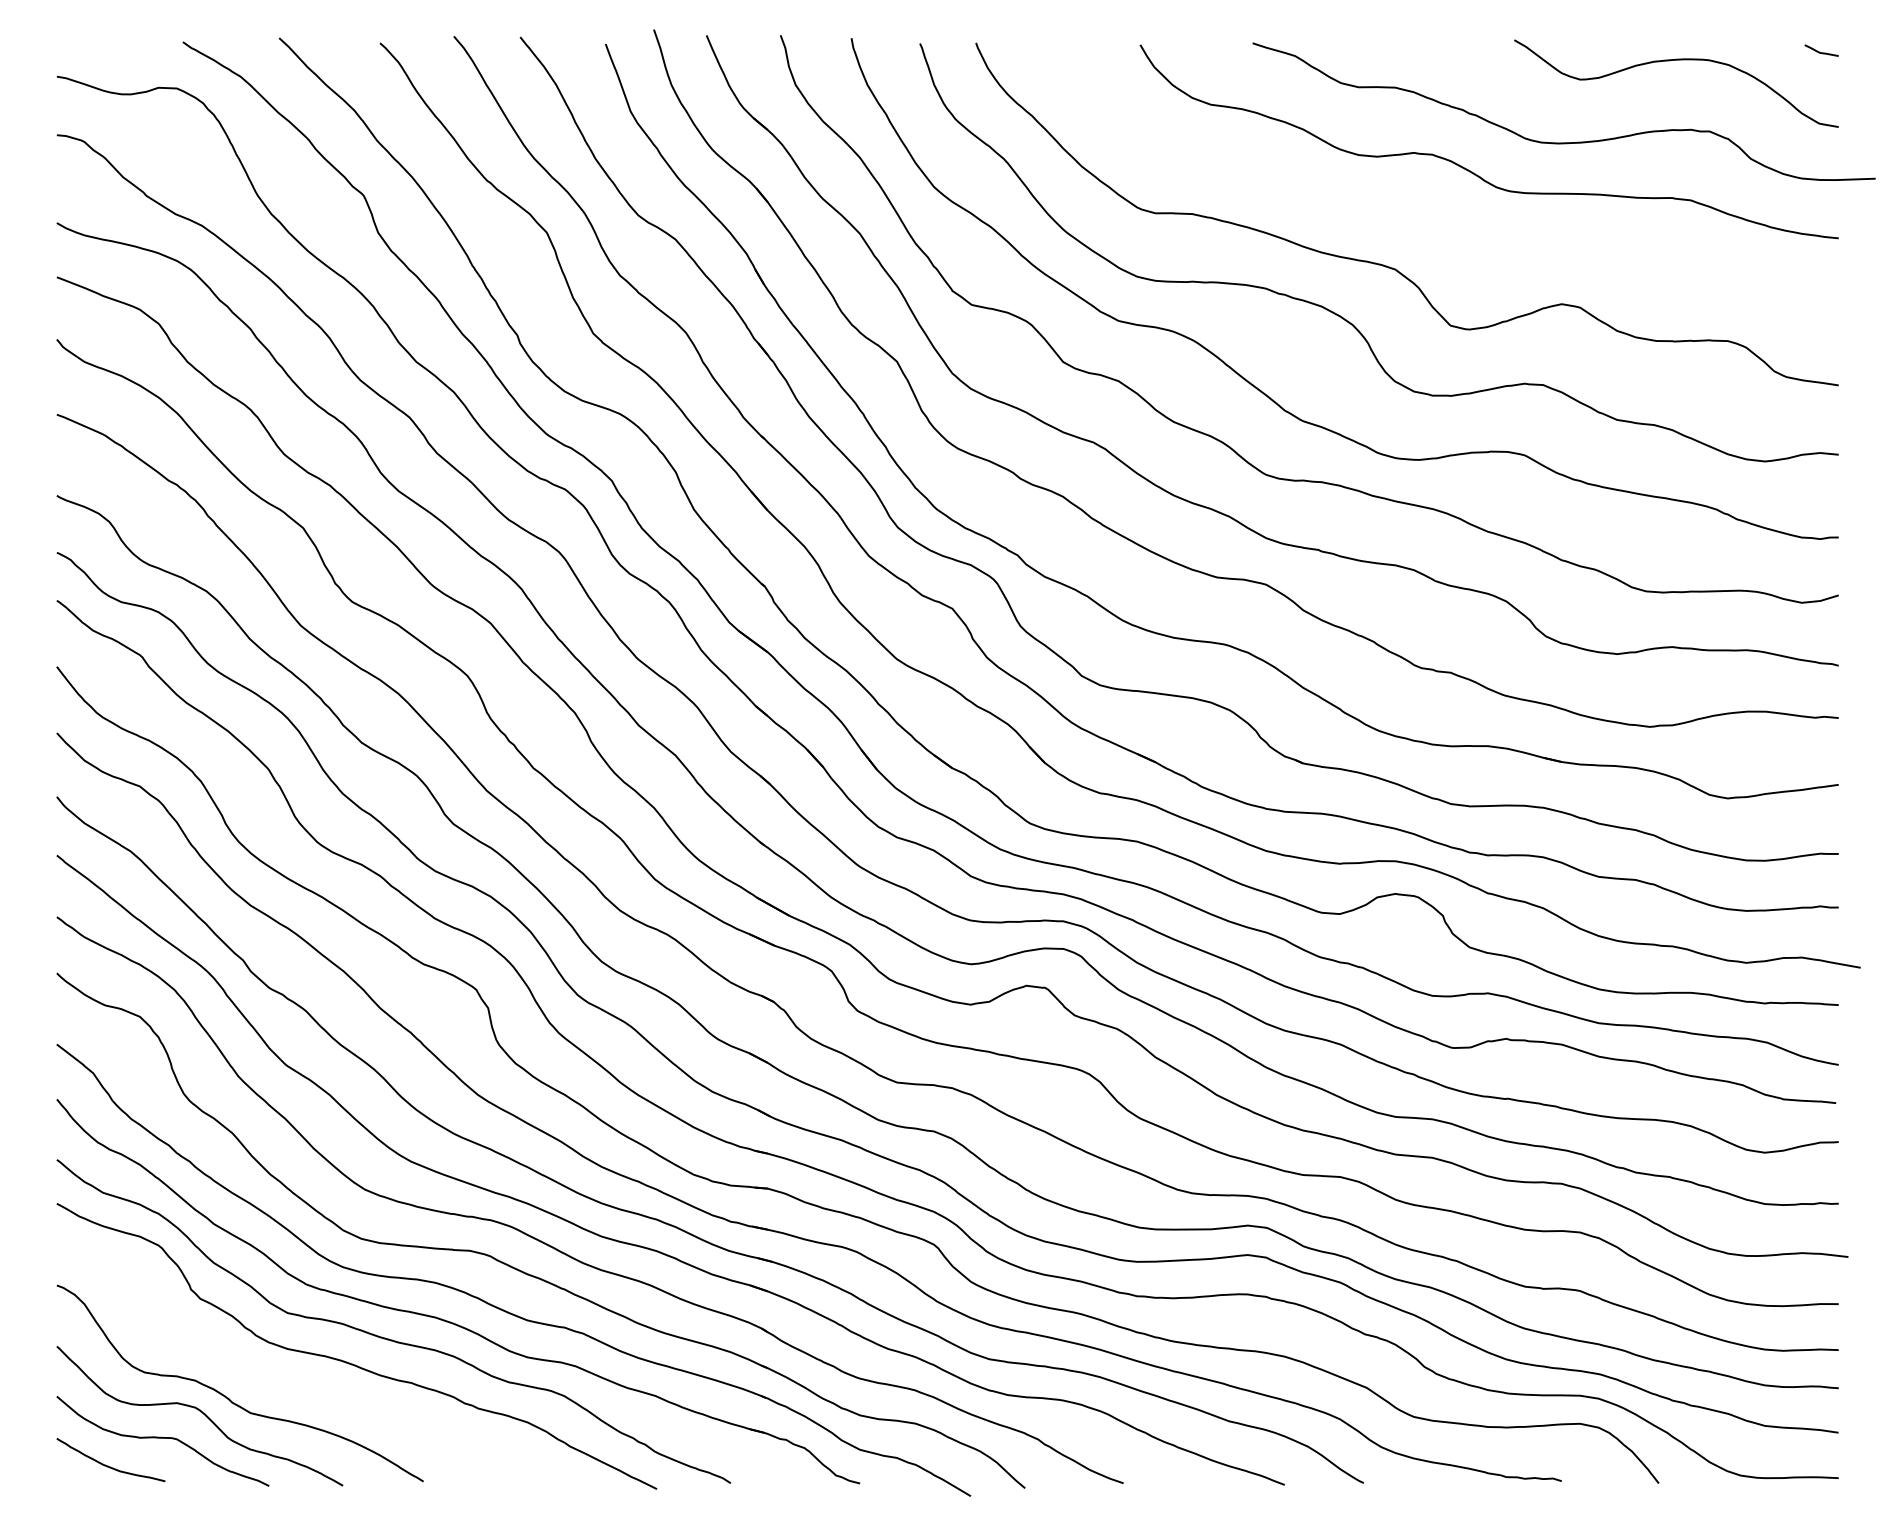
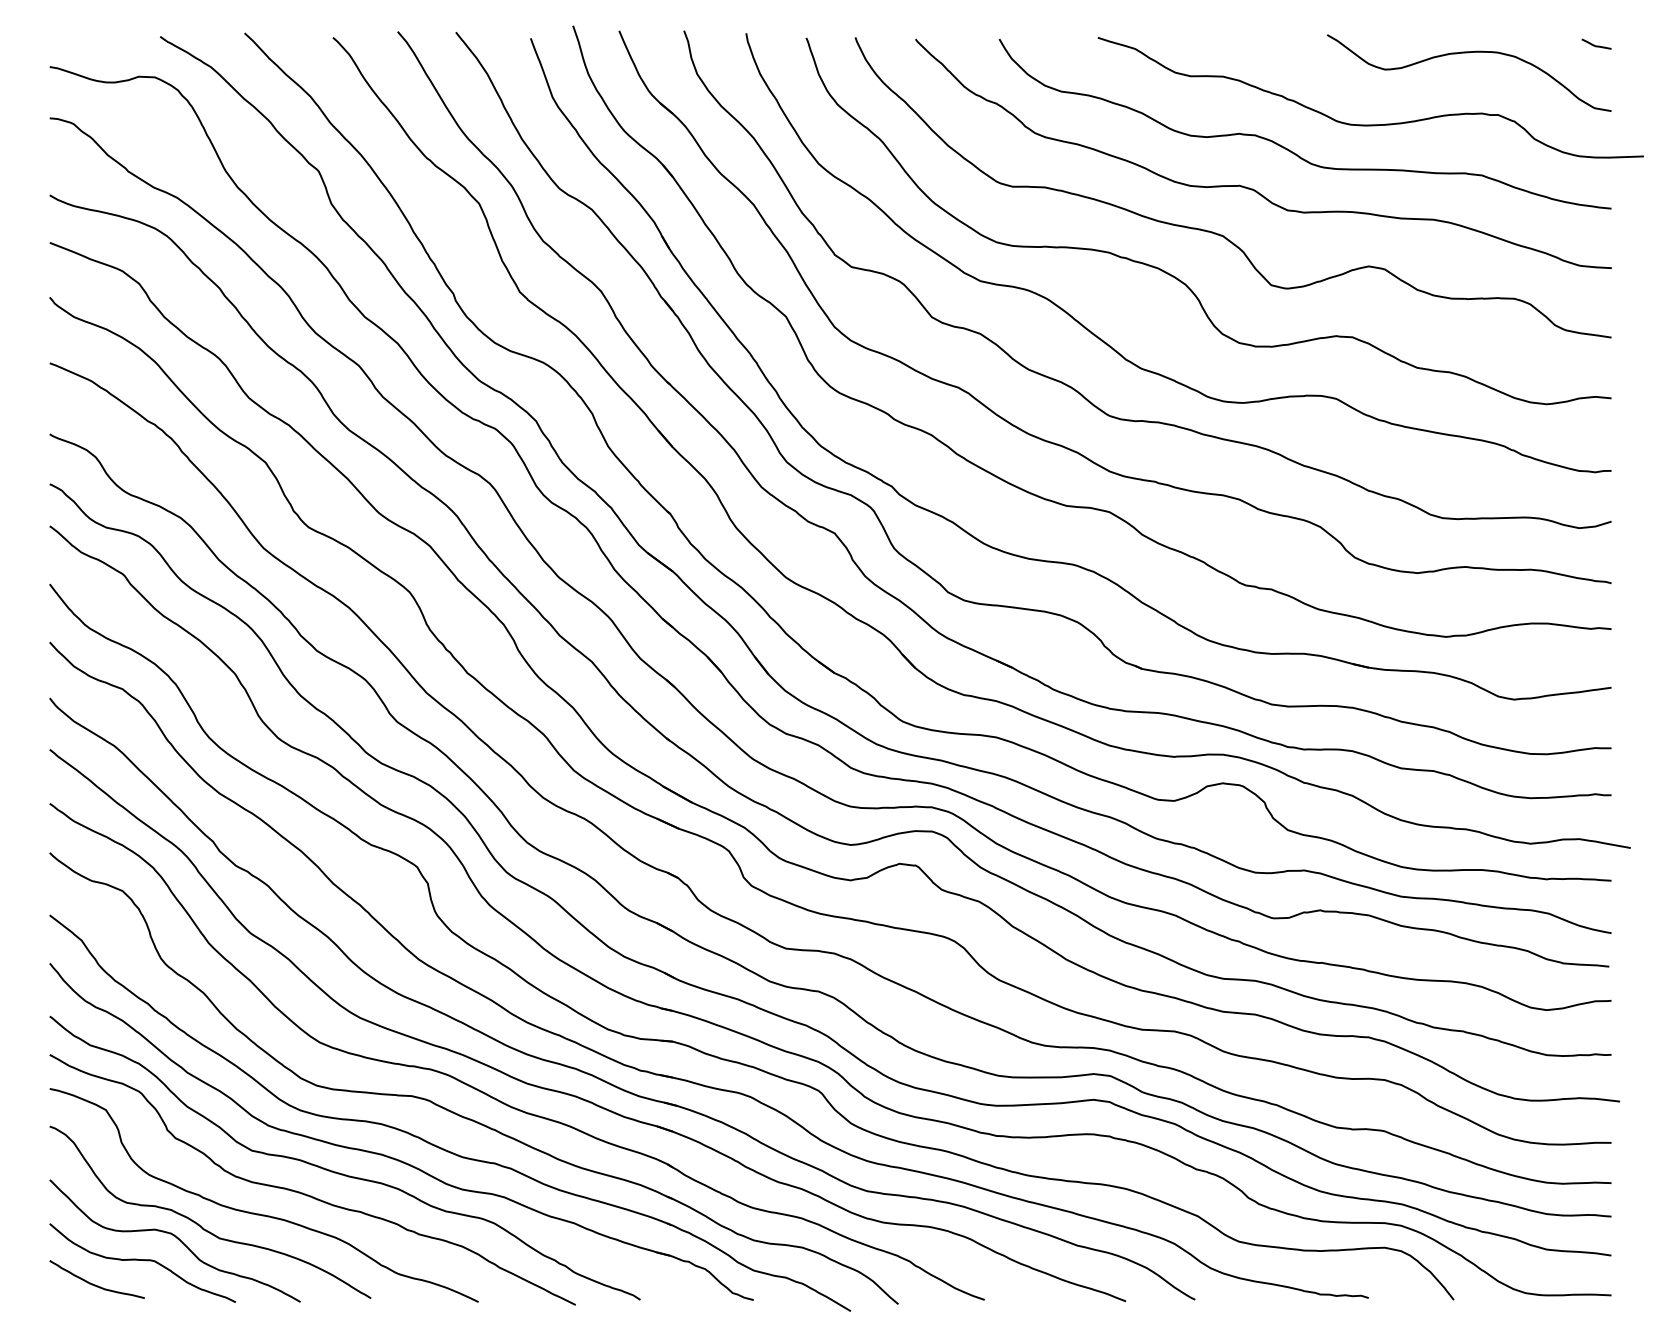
curve: (1429, 215) -> (1252, 188), added
curve: (296, 1384) -> (259, 1213), added

